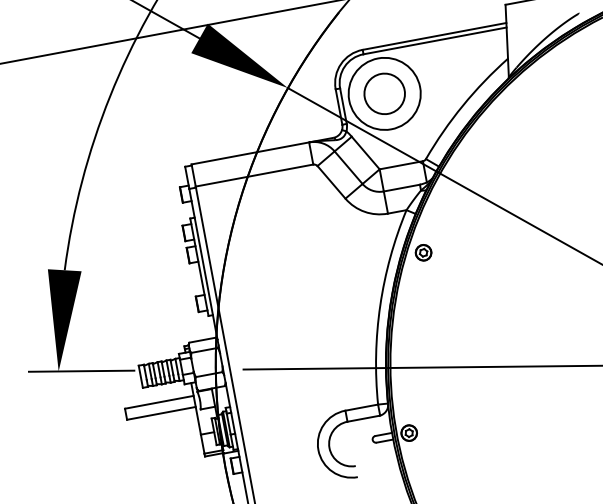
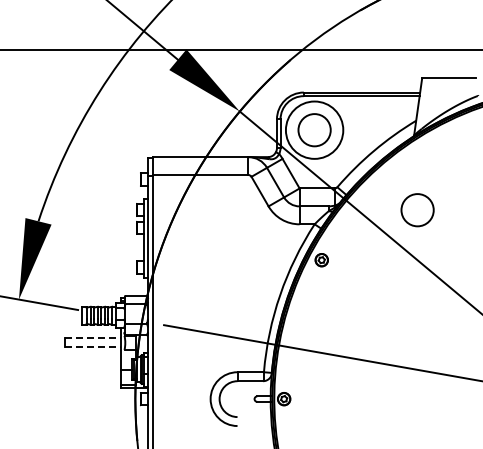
circle: (530, 169) -> (417, 210), added
line: (159, 402) -> (93, 338), solid -> dashed
line: (161, 413) -> (93, 347), solid -> dashed

